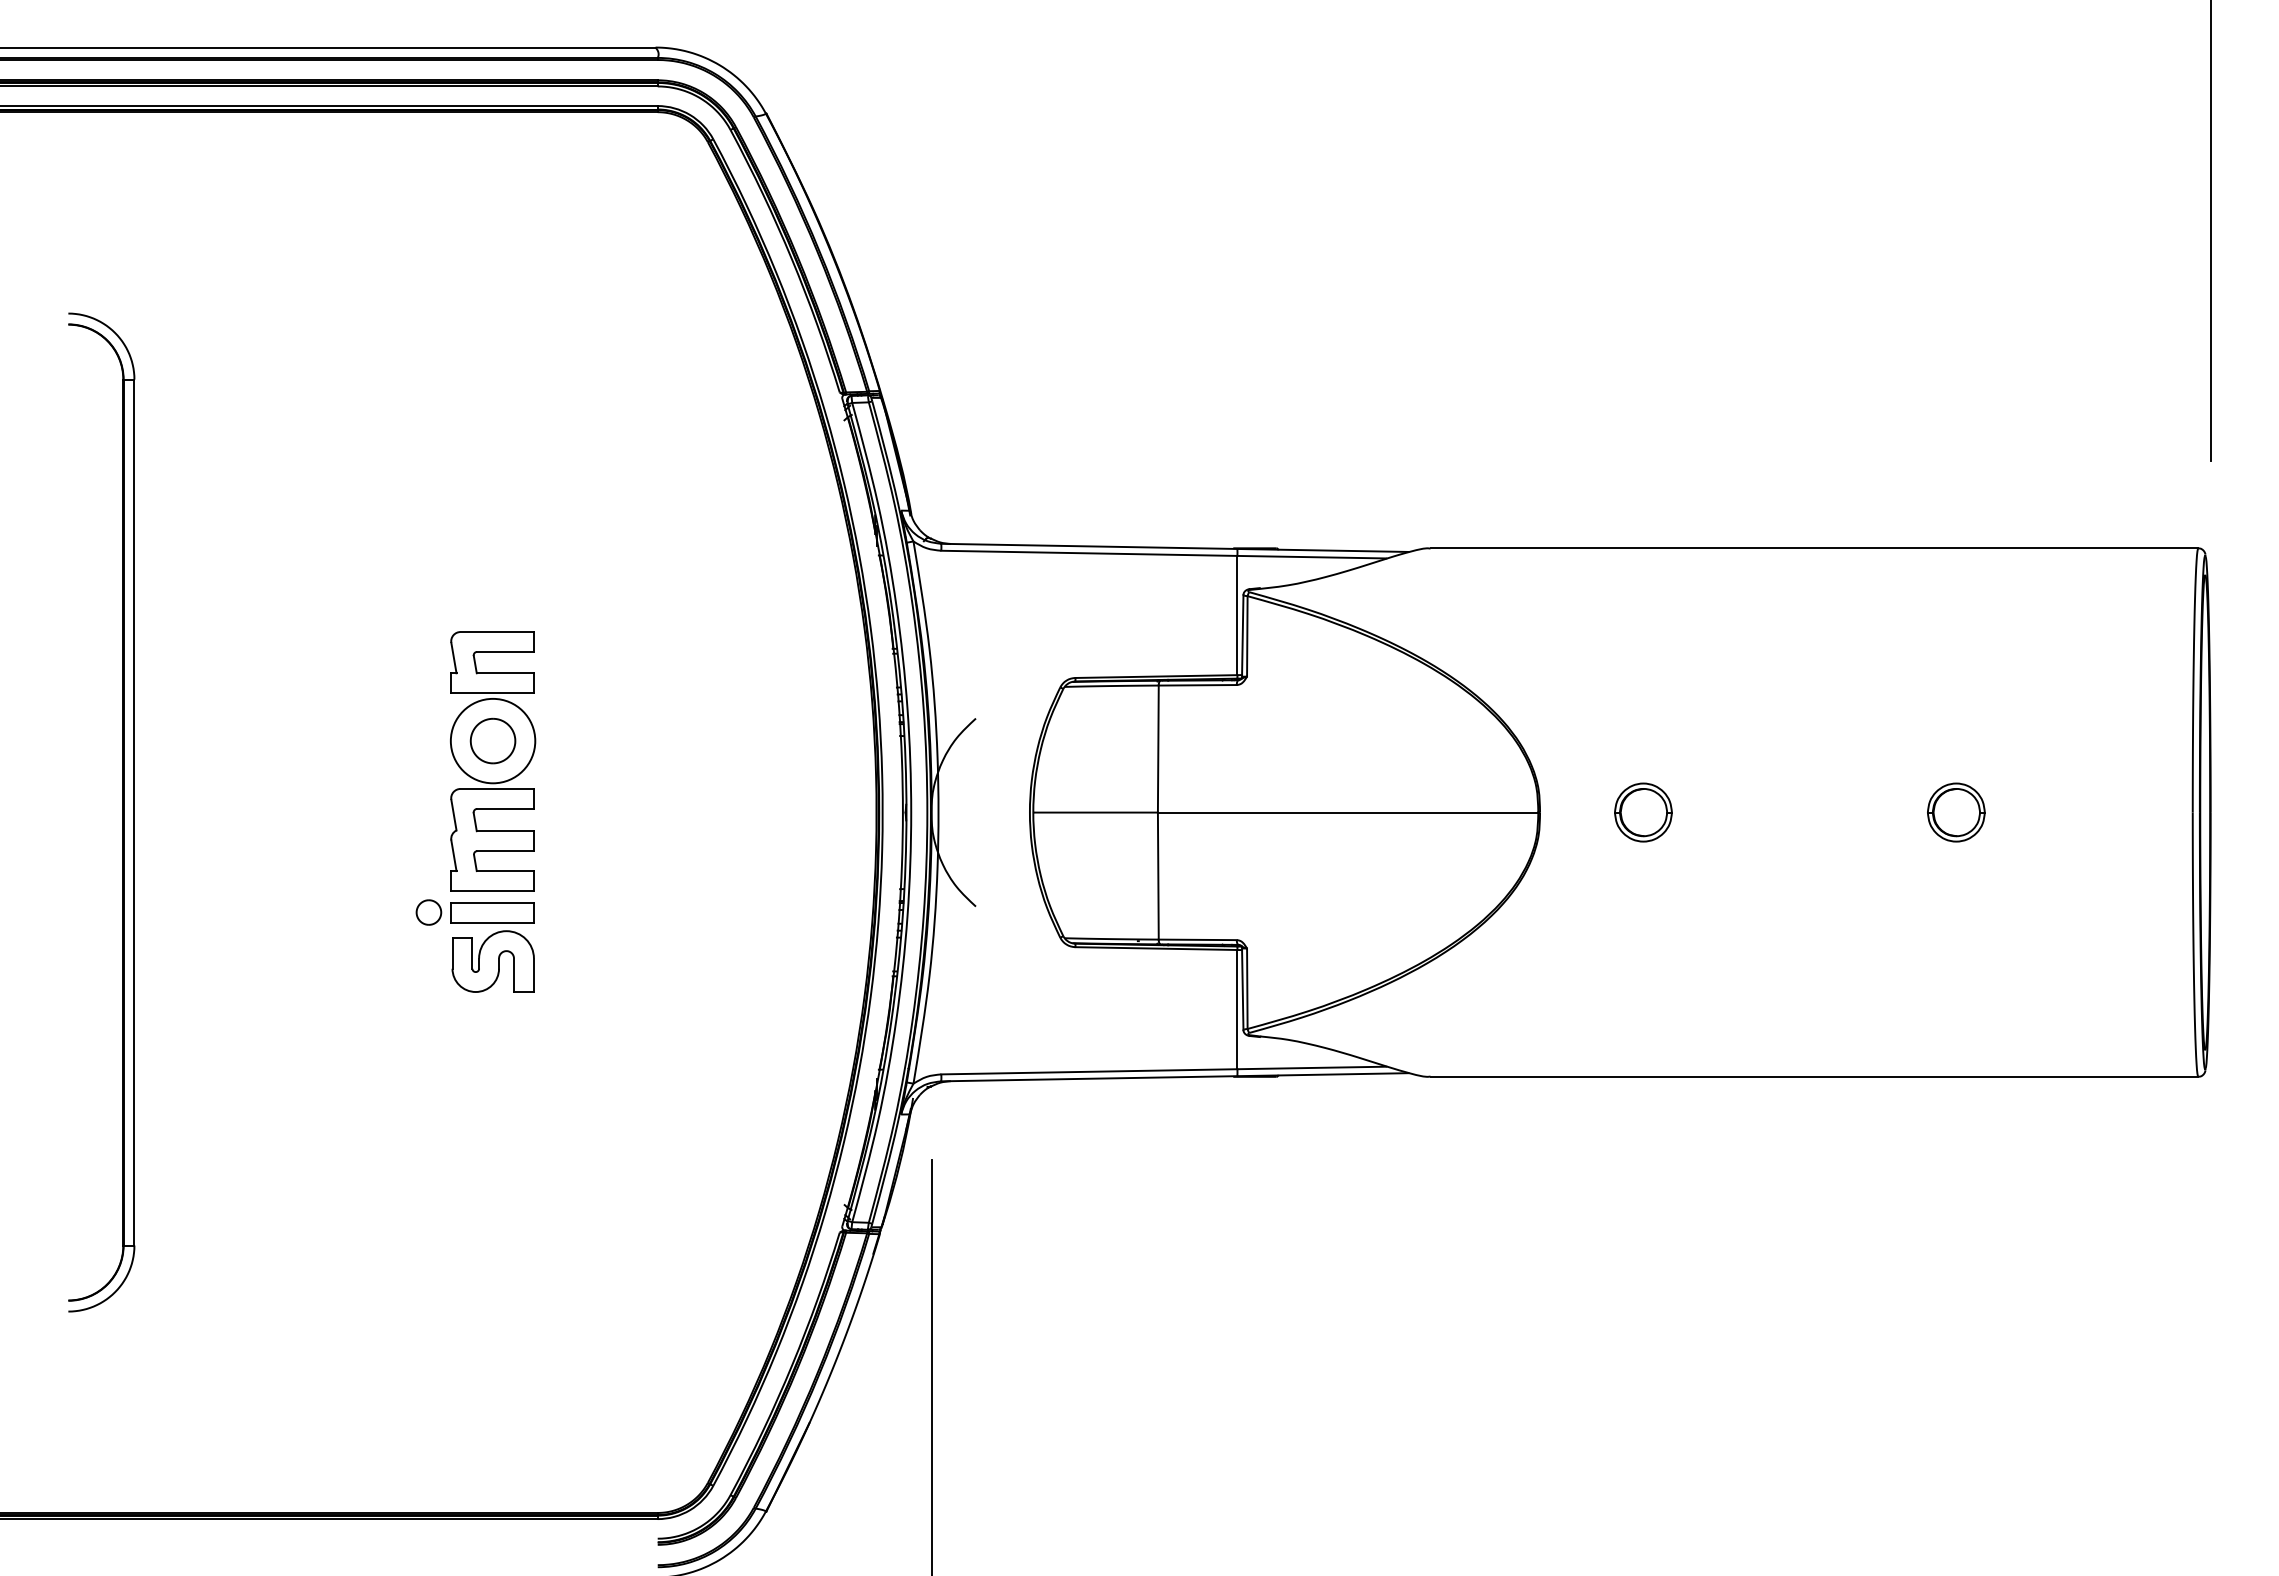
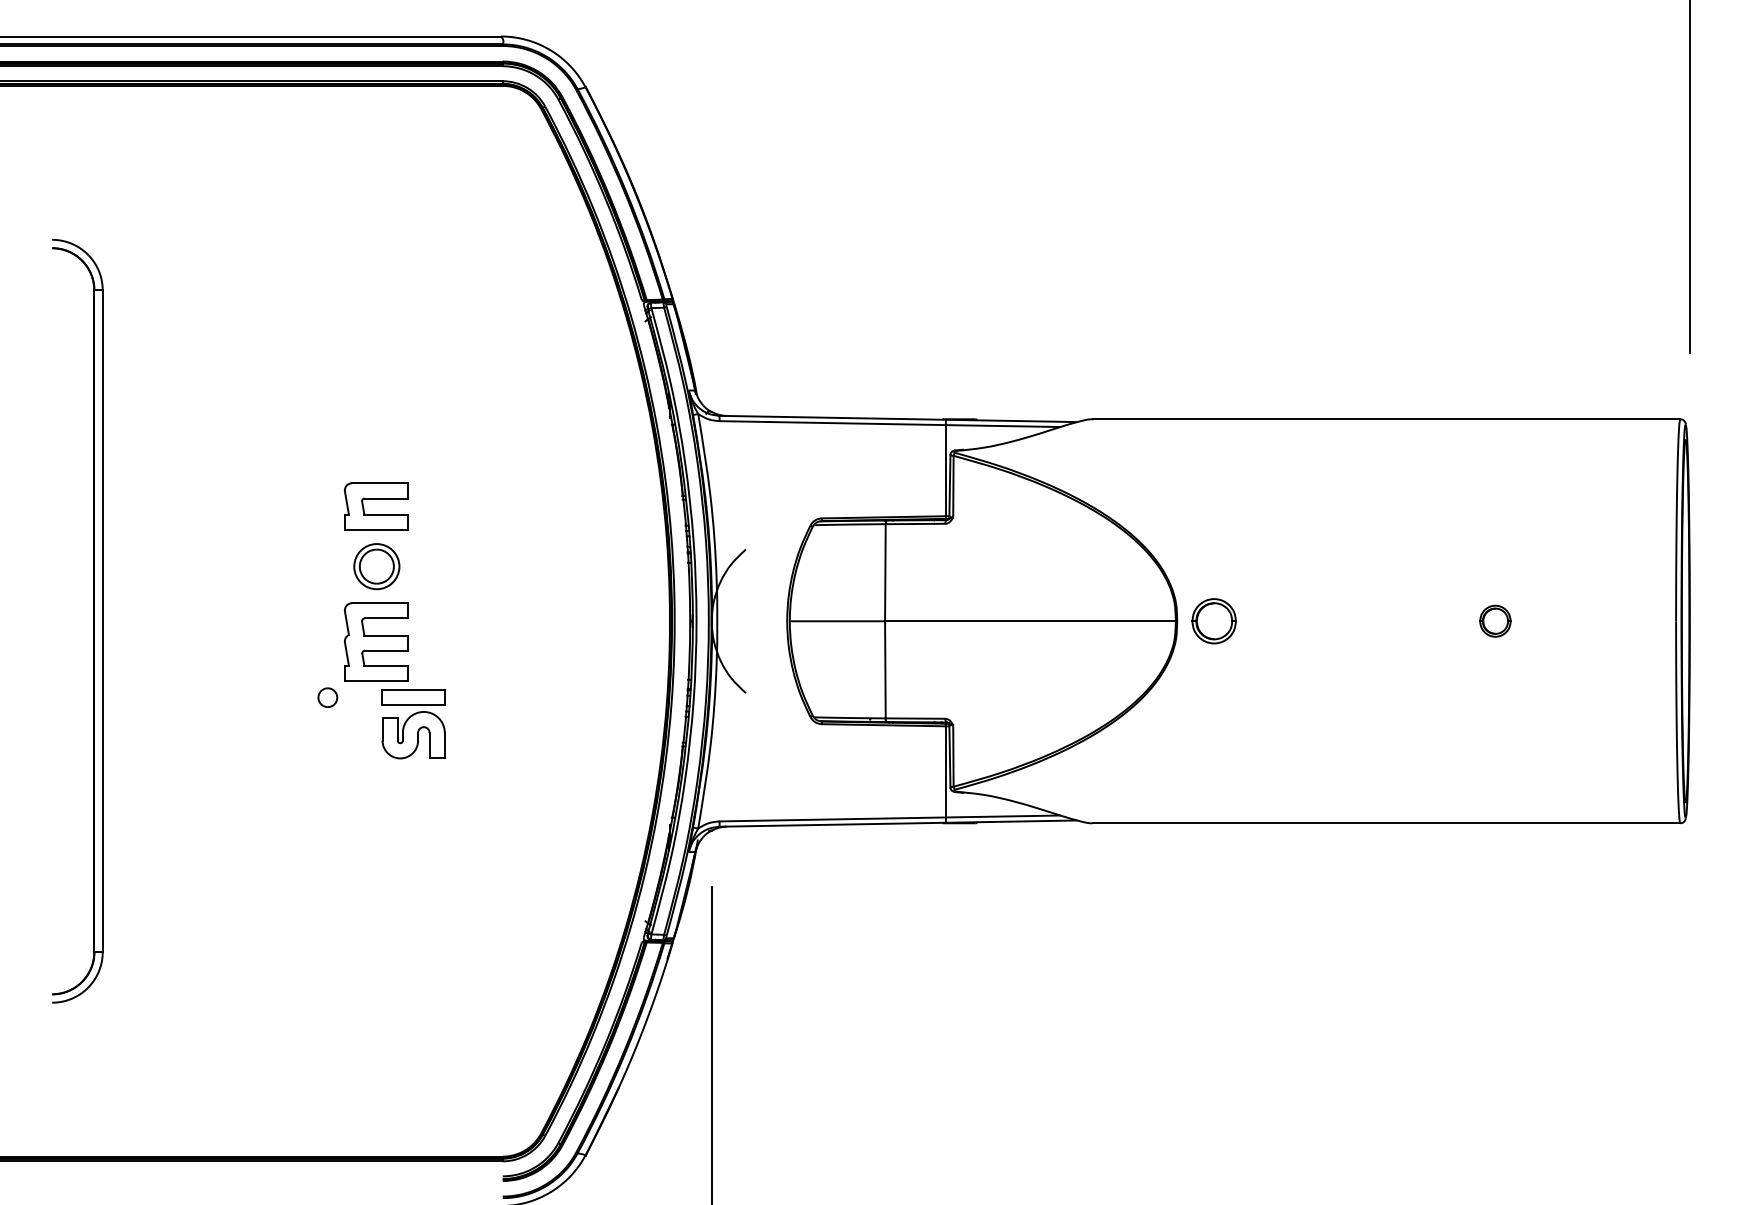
circle: (492, 740) -> (376, 566), size x0.7
part: (1643, 812) -> (1214, 621), moved
part: (1956, 812) -> (1495, 621), size x0.7
part: (492, 947) -> (413, 724), moved

